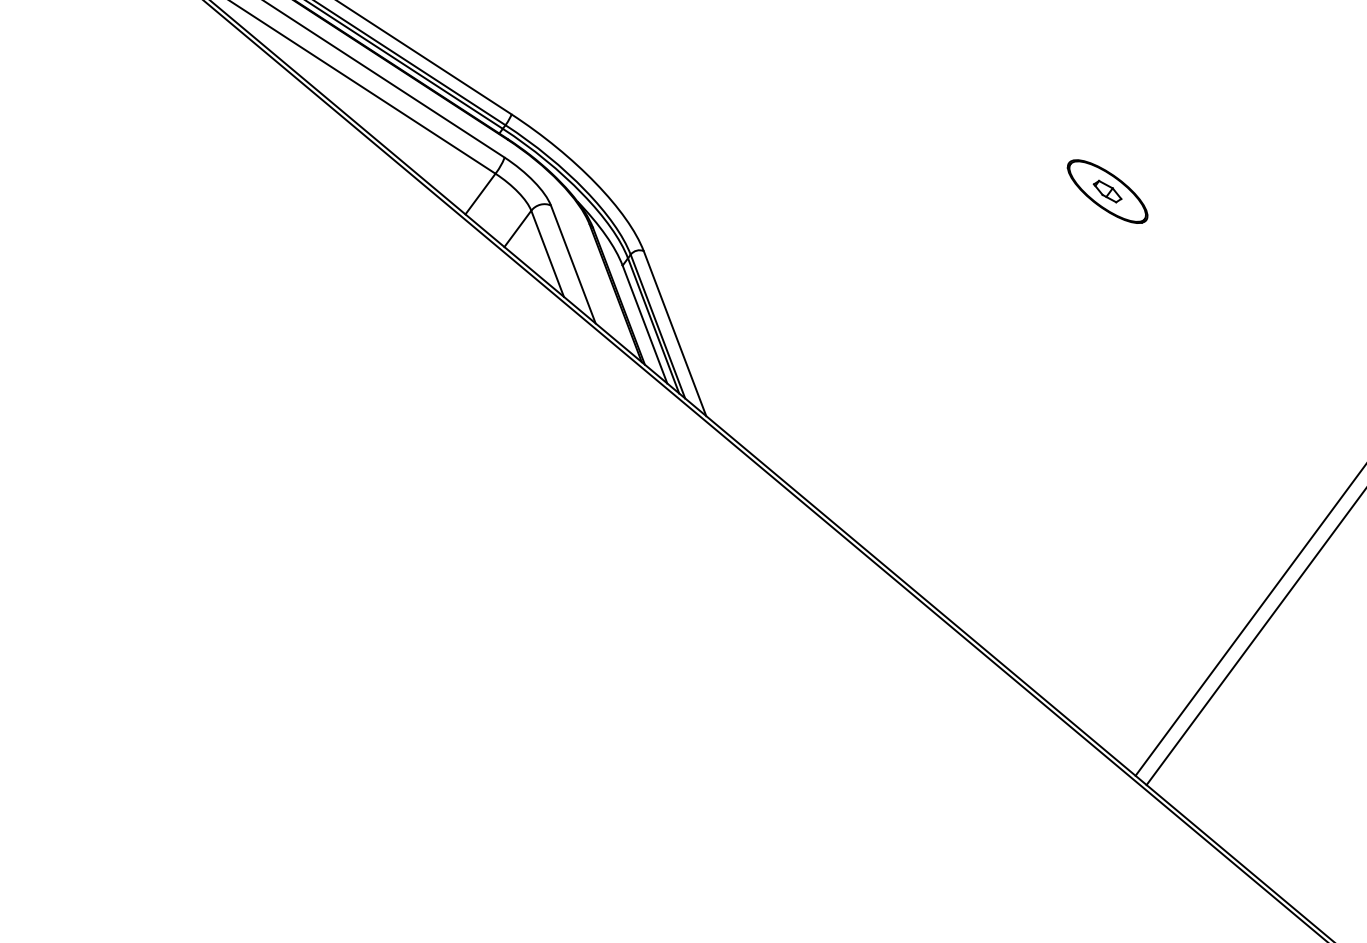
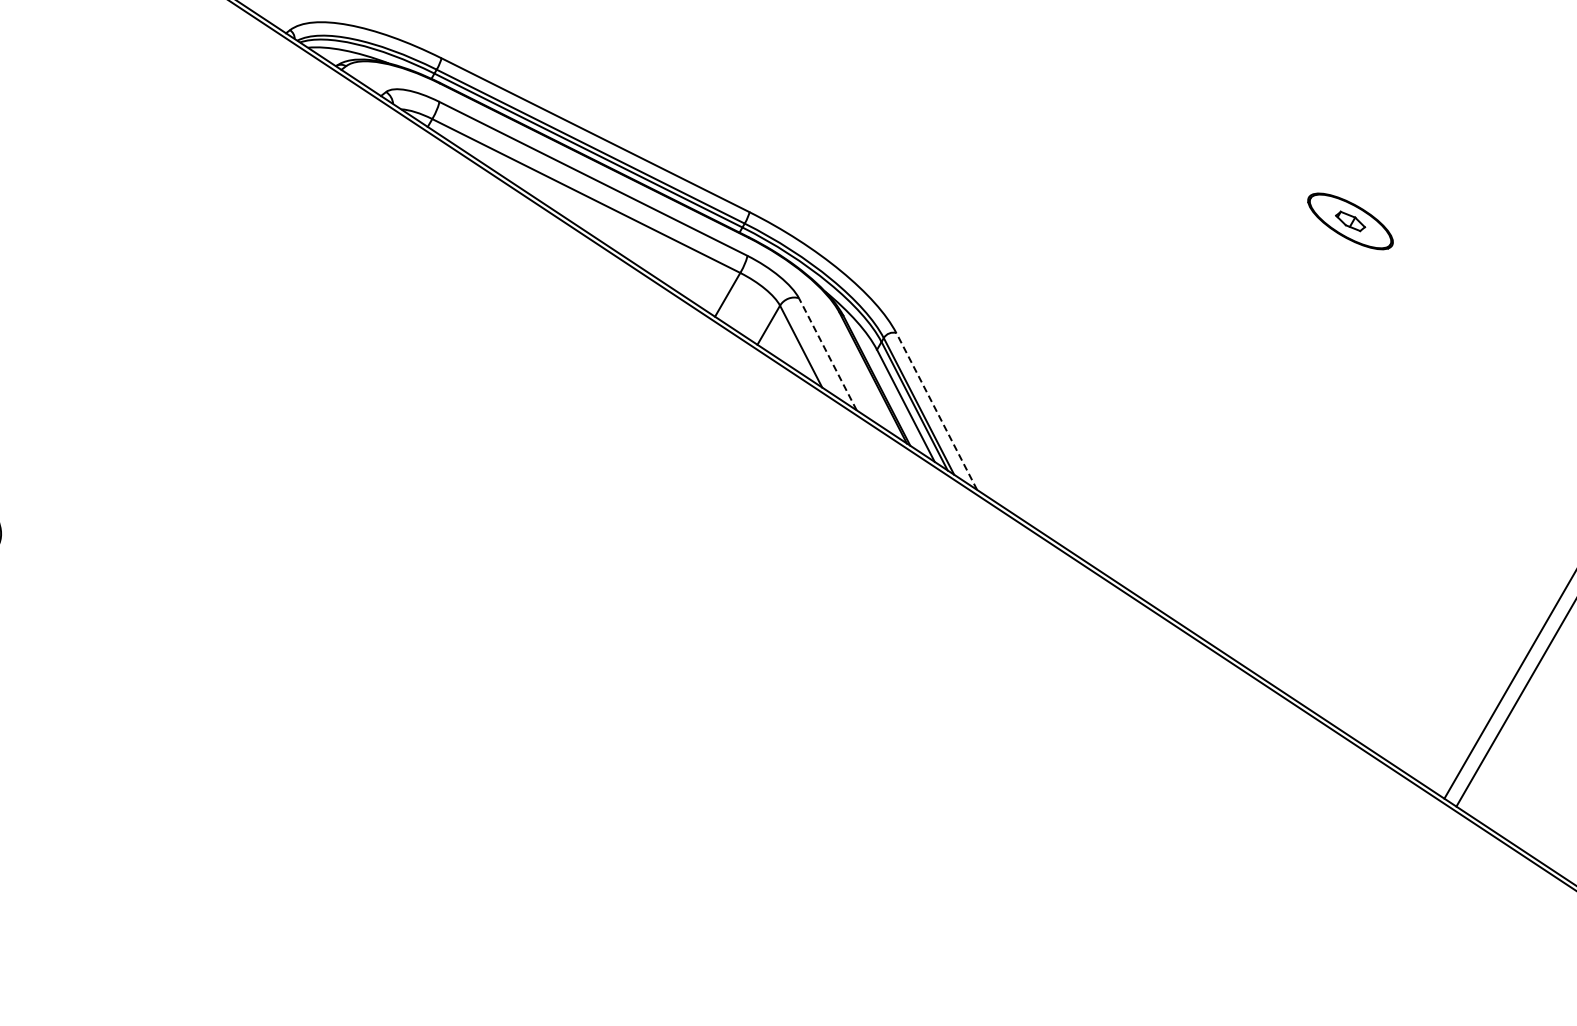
line: (573, 263) -> (827, 353), solid -> dashed
line: (674, 333) -> (936, 411), solid -> dashed

